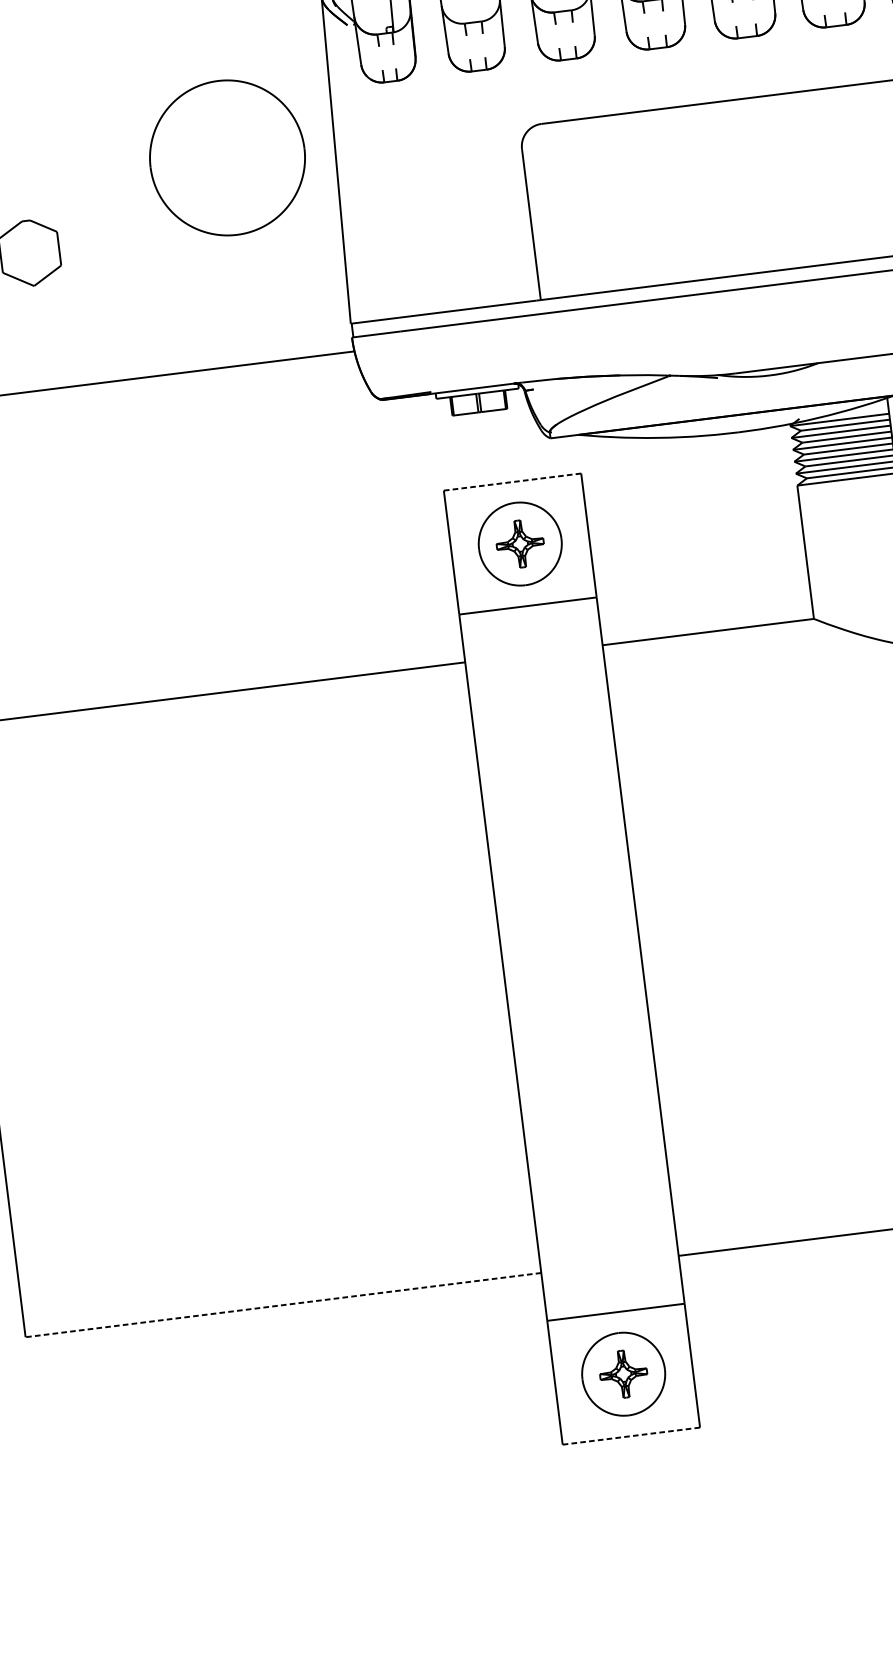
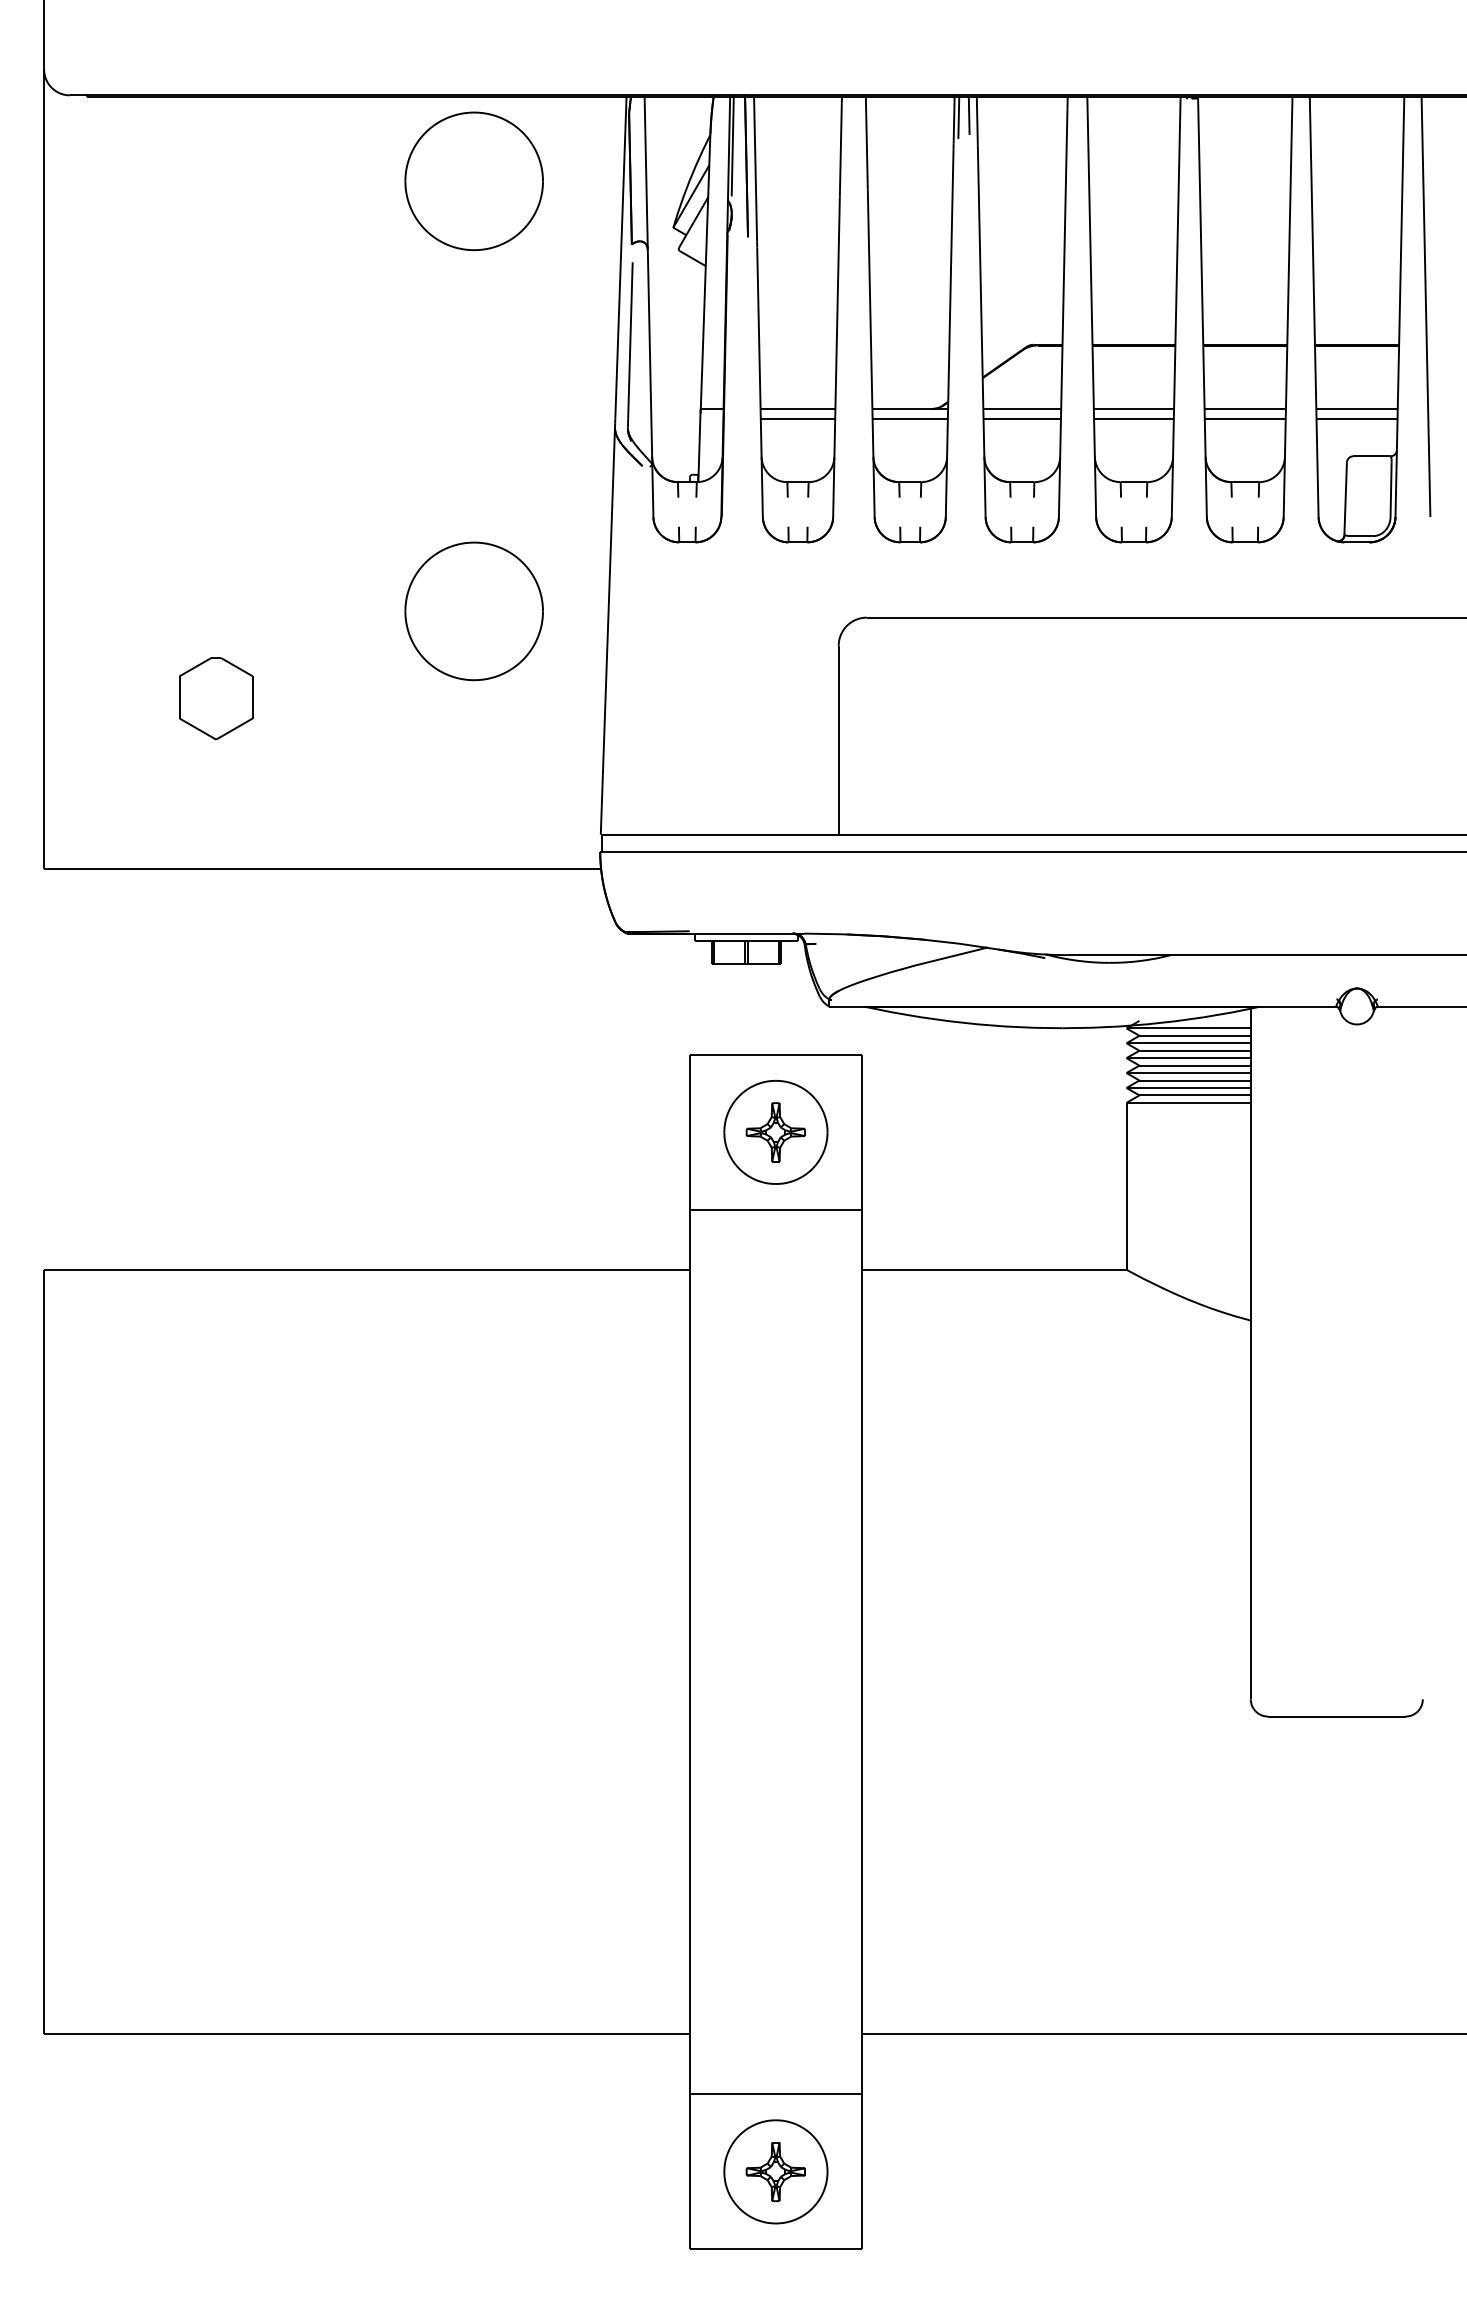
part: (226, 158) -> (473, 611), size x0.71
line: (512, 481) -> (775, 1054), dashed -> solid
line: (283, 1305) -> (367, 2034), dashed -> solid
line: (631, 1436) -> (775, 2249), dashed -> solid

